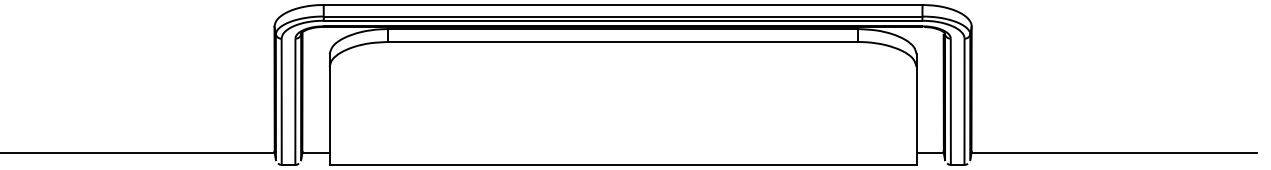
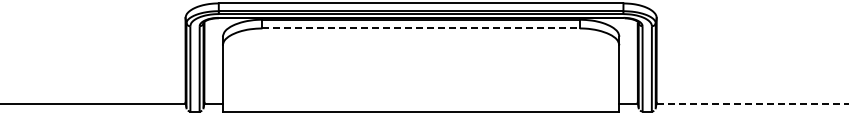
line: (623, 42) -> (421, 28), solid -> dashed
line: (1114, 153) -> (753, 103), solid -> dashed

